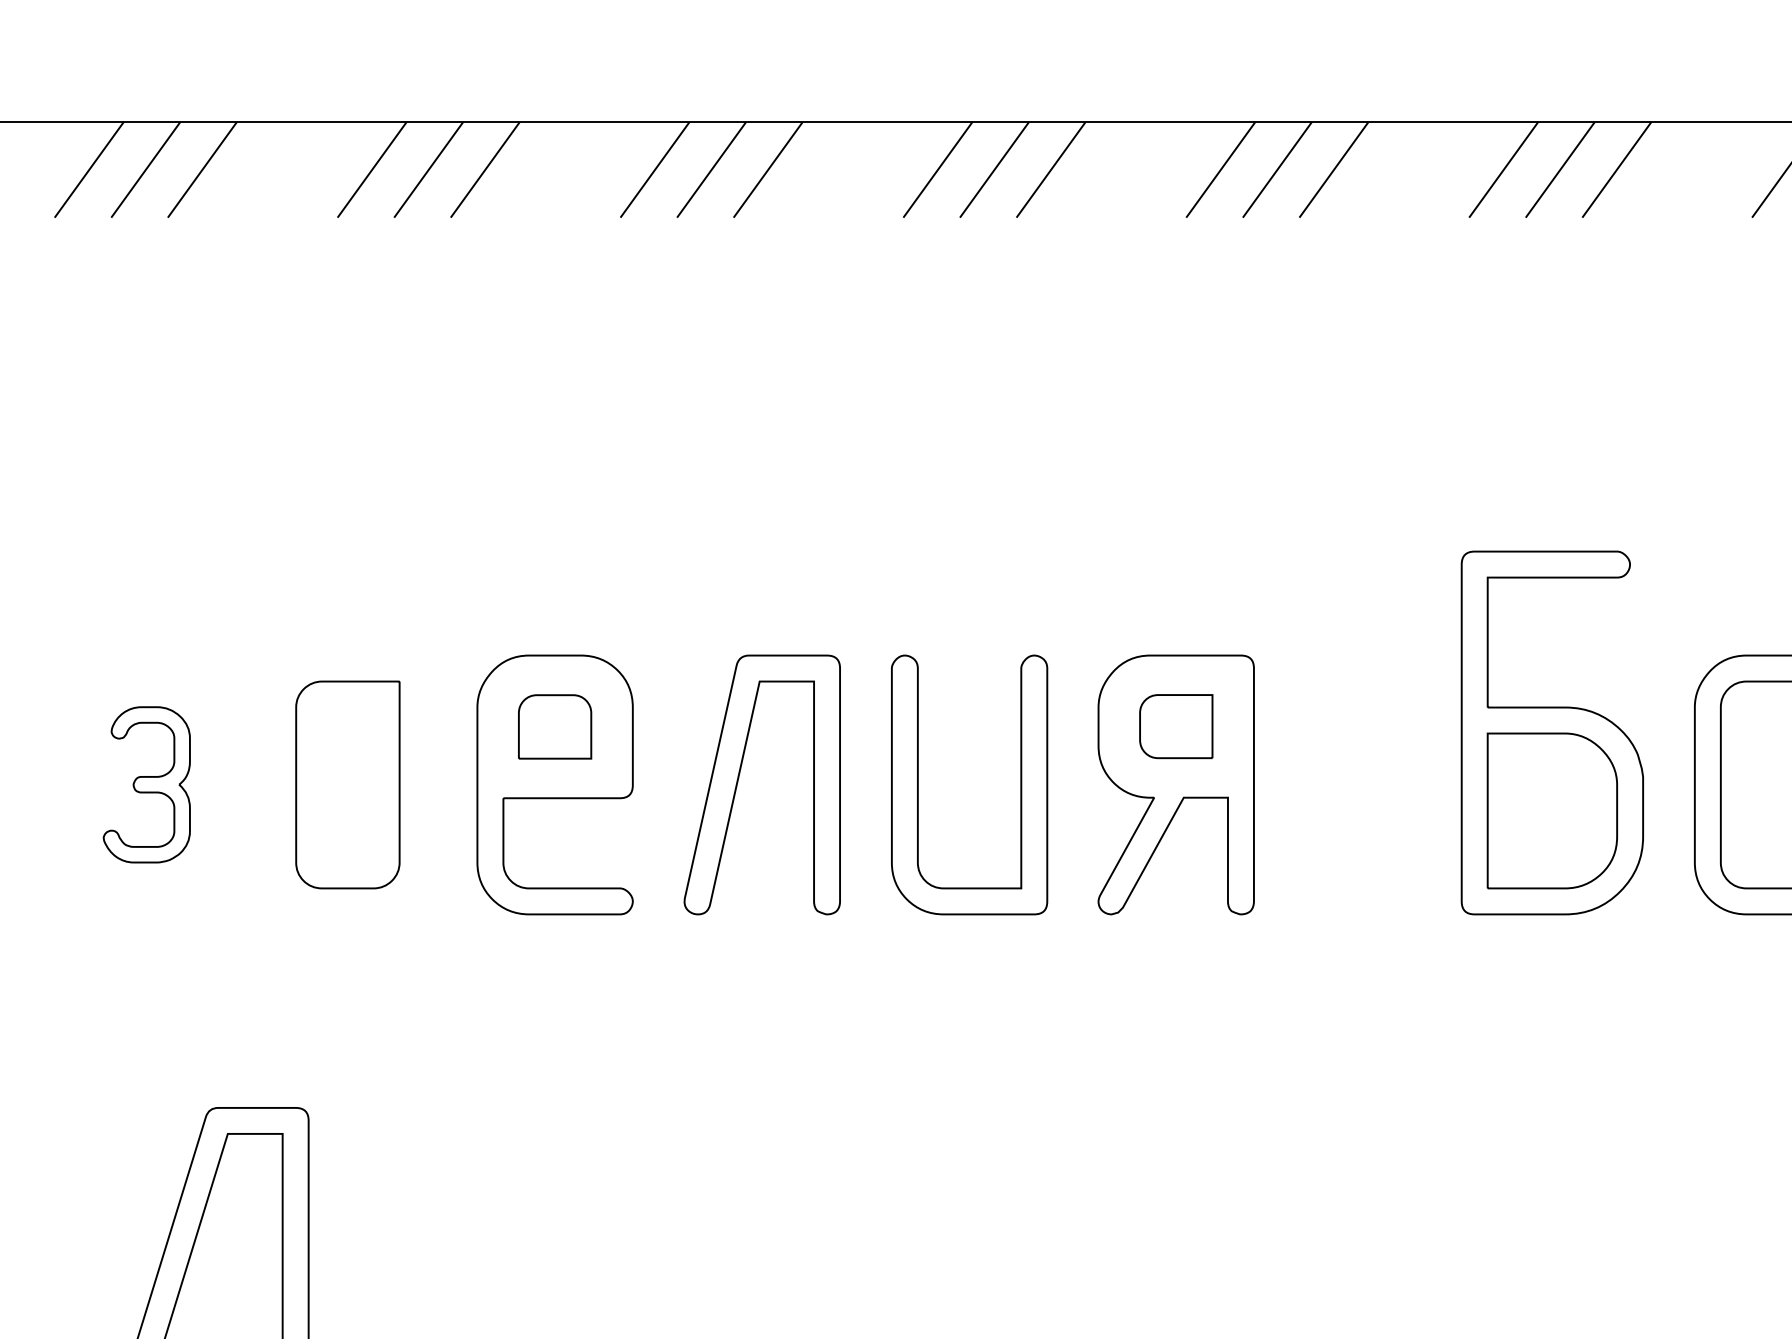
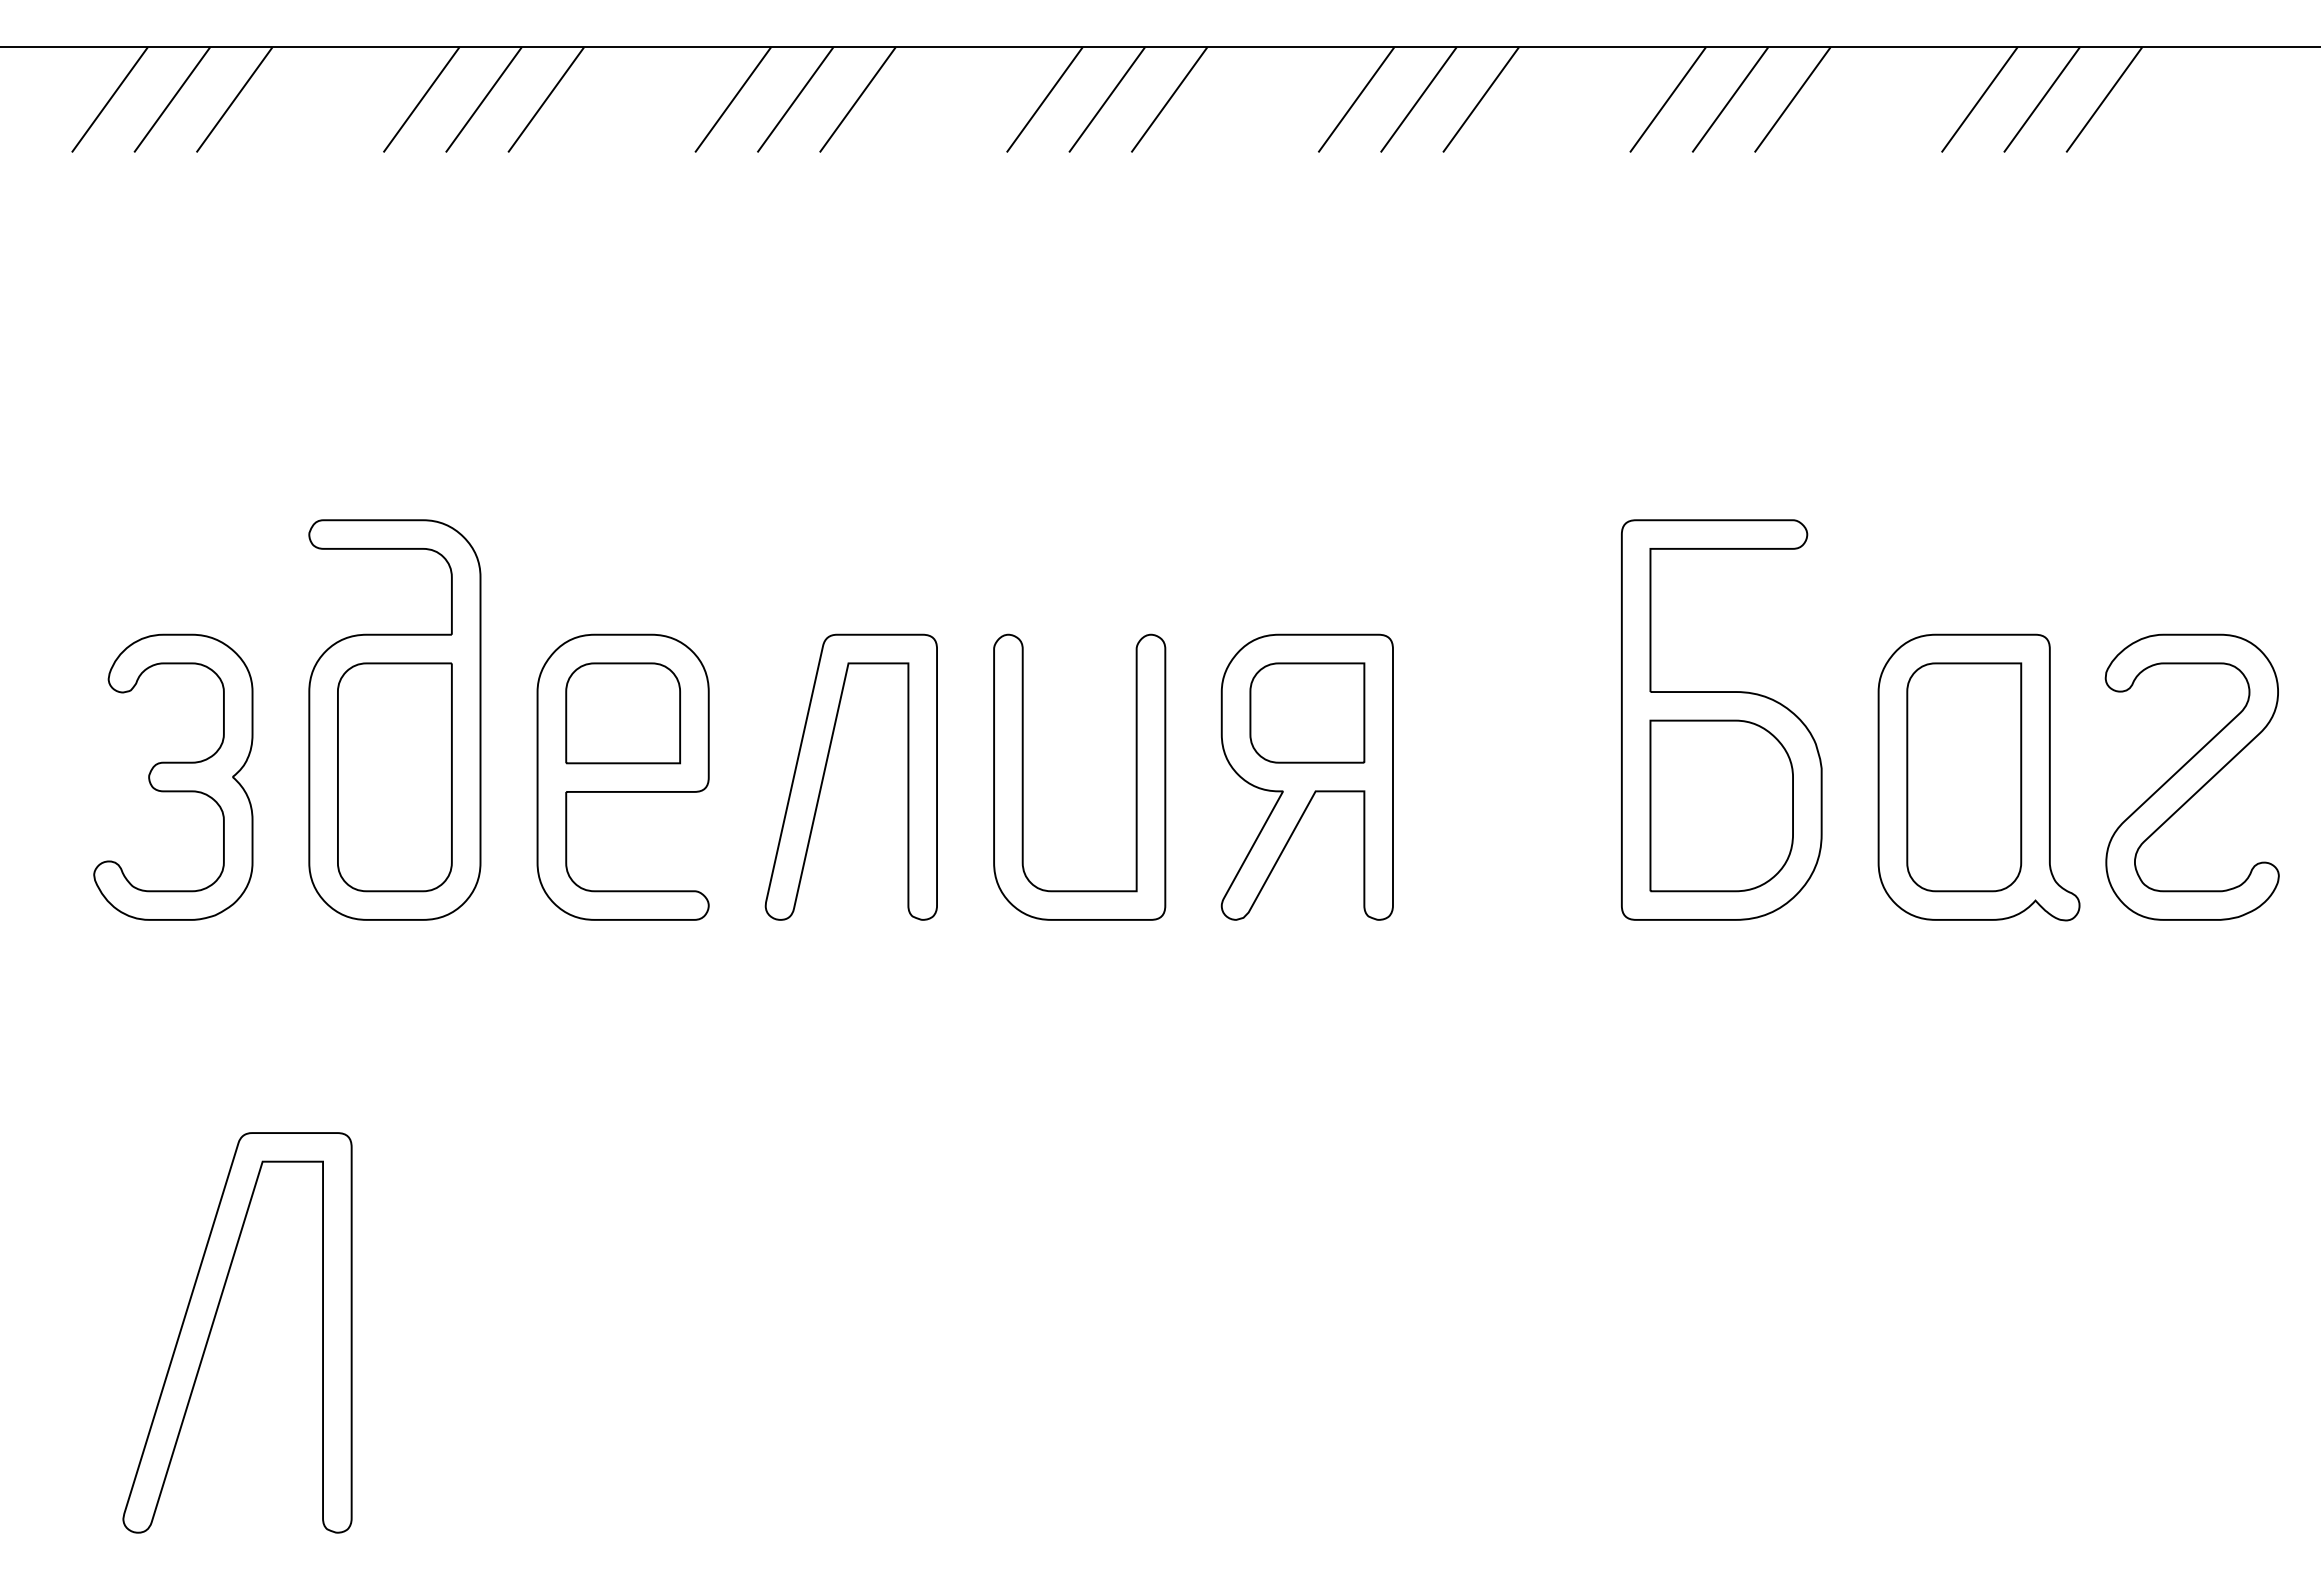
part: (1176, 726) -> (1307, 712), size x1.43
part: (554, 727) -> (622, 713), size x1.43
part: (347, 732) -> (394, 719), added
part: (146, 784) -> (173, 776), size x1.67

